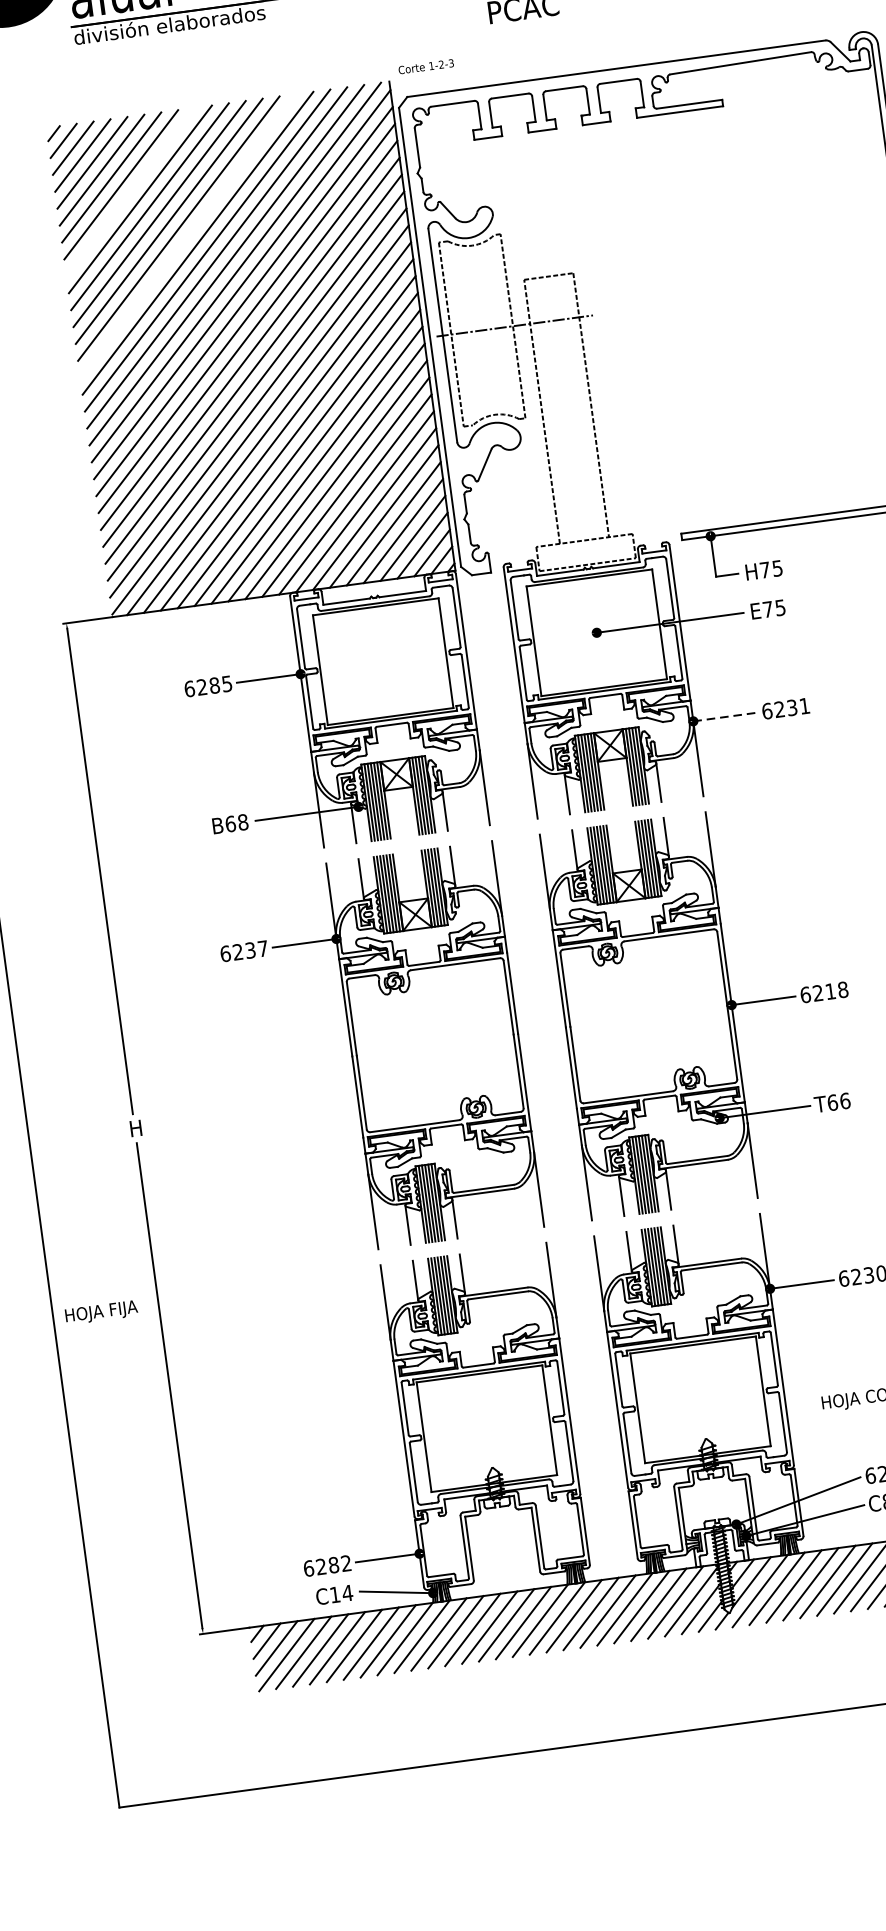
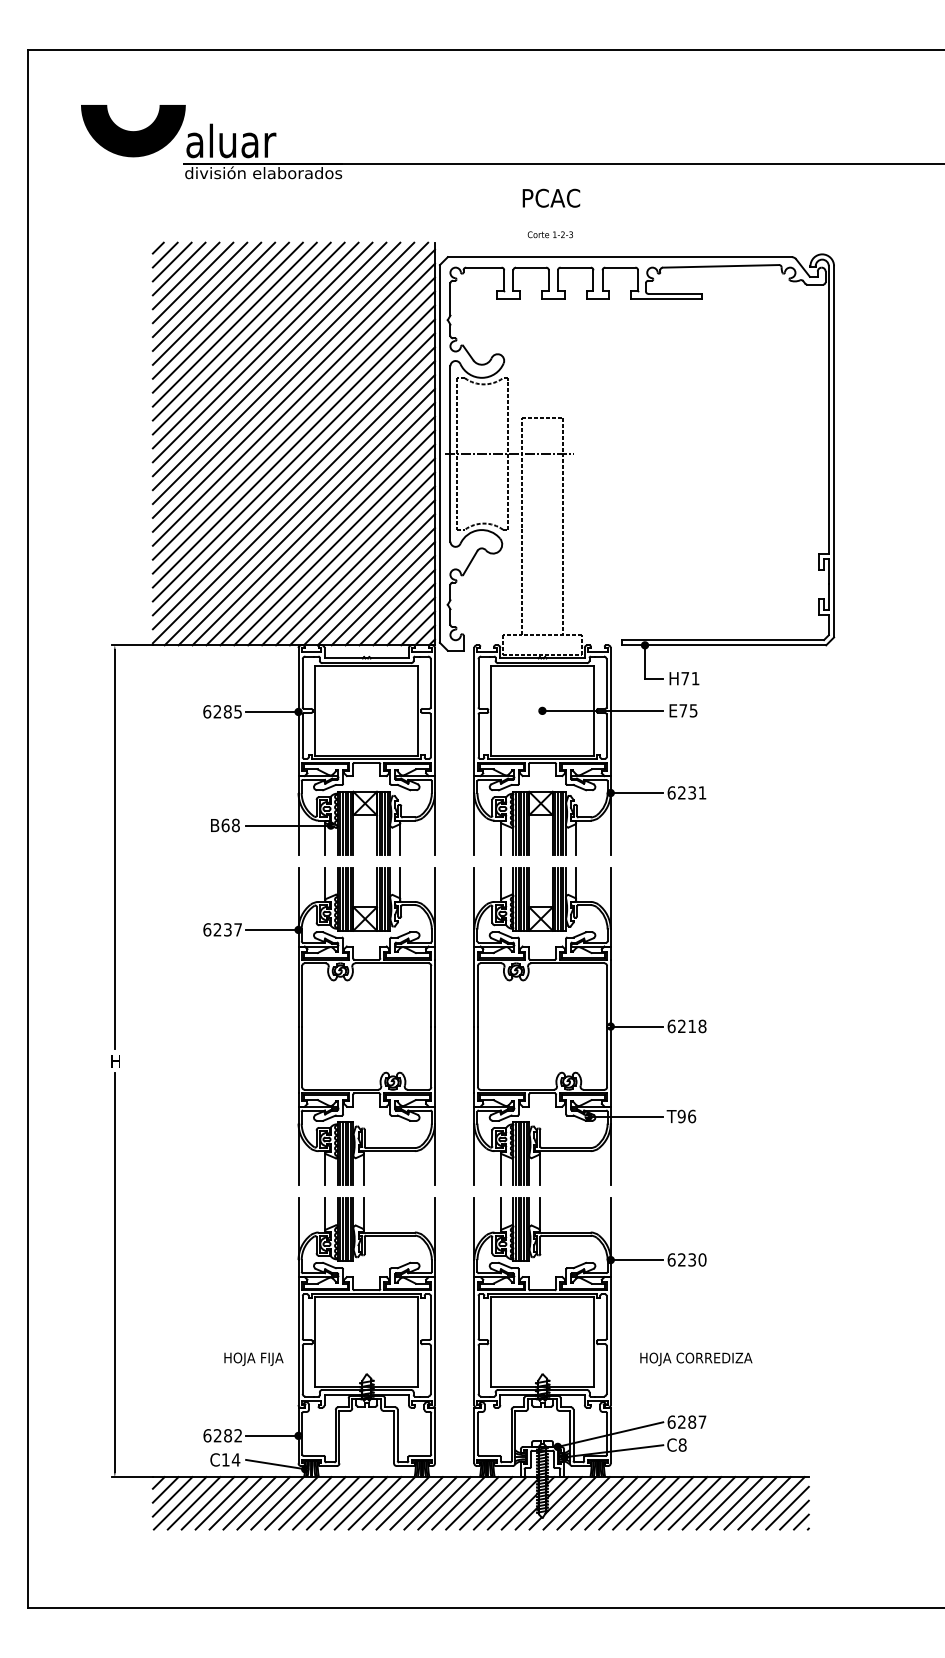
text: (425, 66) -> (549, 234), moved
line: (130, 191) -> (213, 303), added
line: (188, 235) -> (255, 345), added
text: (777, 568) -> (695, 678), H75 -> H71
line: (725, 717) -> (637, 793), dashed -> solid
text: (832, 1102) -> (681, 1116), T66 -> T96
text: (100, 1311) -> (253, 1358), moved

